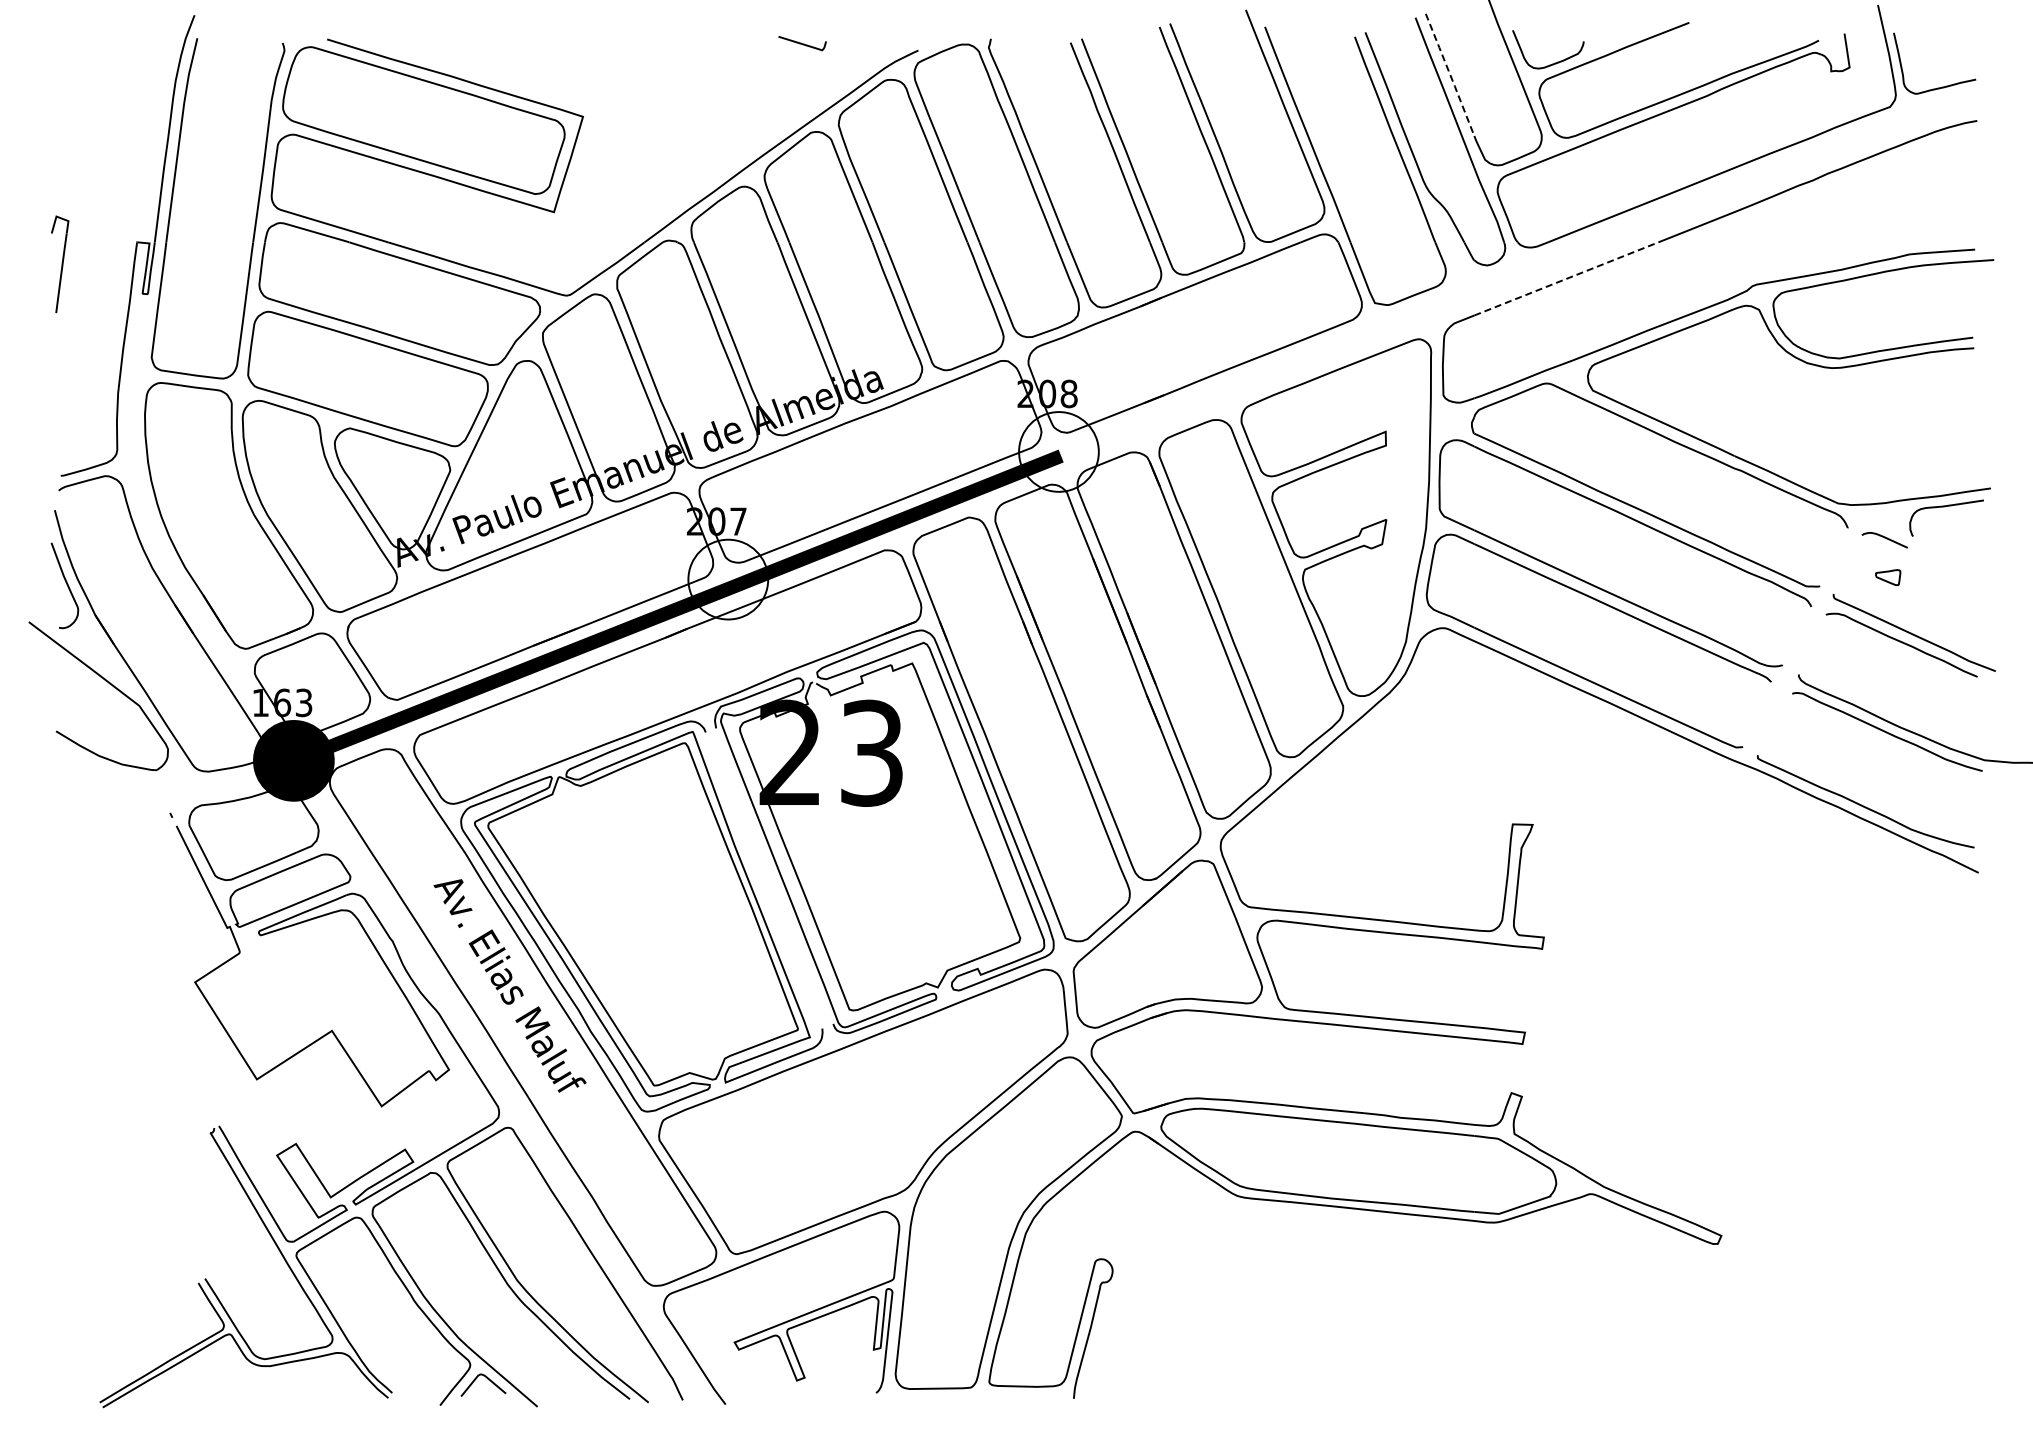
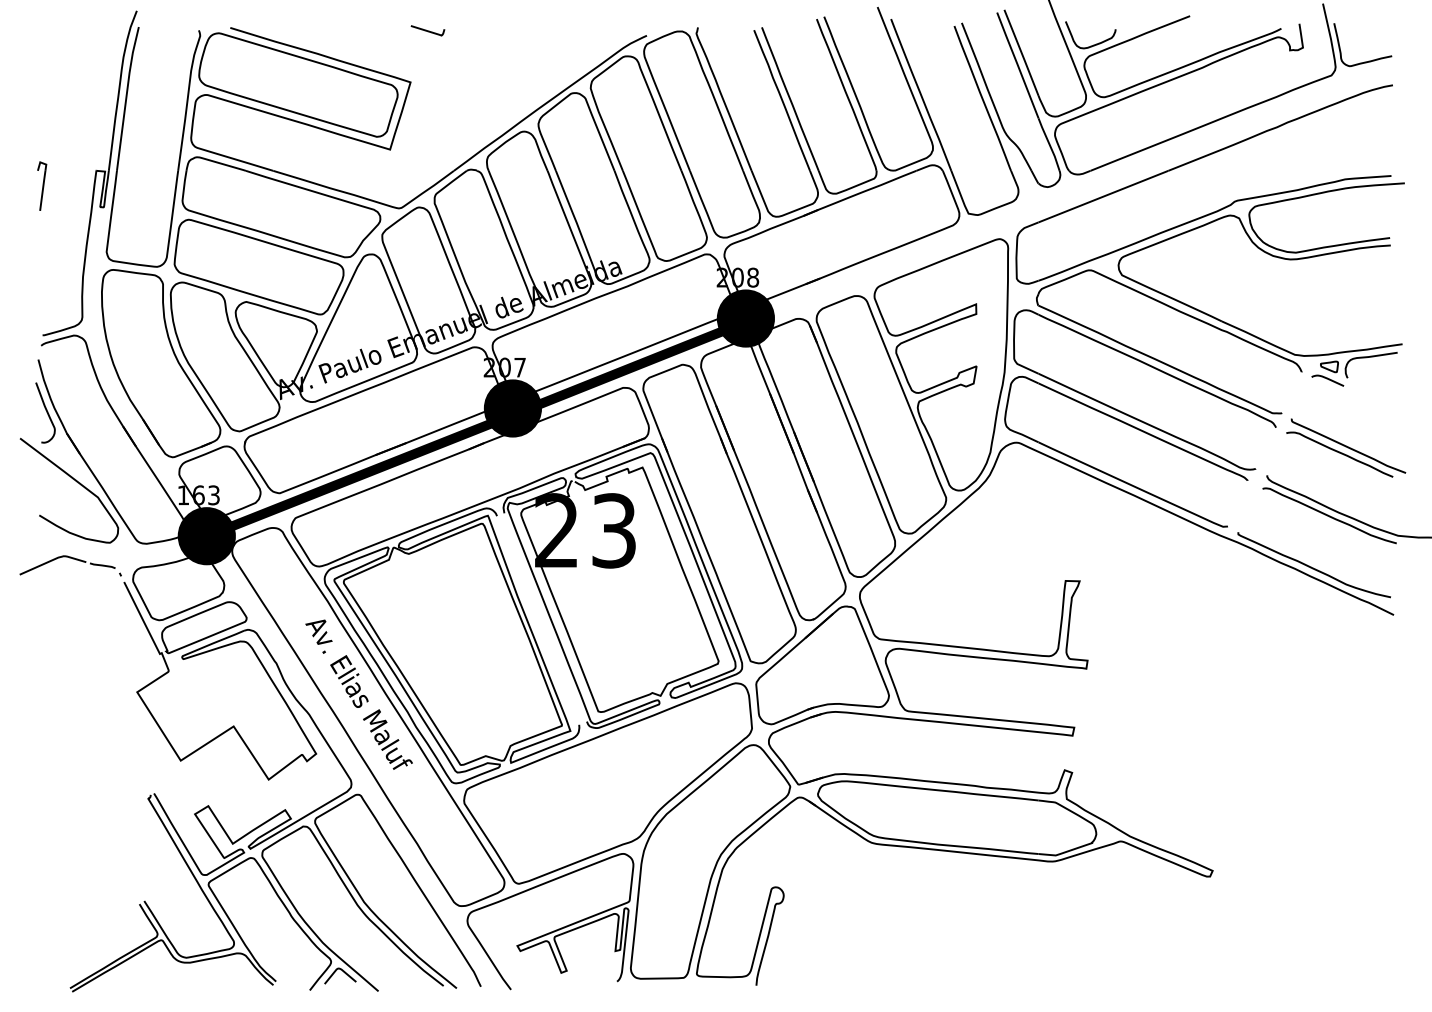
curve: (802, 43) -> (427, 30), moved
line: (1450, 75) -> (1021, 53), dashed -> solid
part: (59, 264) -> (41, 186), size x0.71
line: (1566, 278) -> (1103, 196), dashed -> solid
fill: (1058, 451) -> (745, 318), added
part: (1888, 577) -> (1329, 366), moved
fill: (728, 579) -> (513, 408), added
part: (100, 792) -> (70, 558), added

